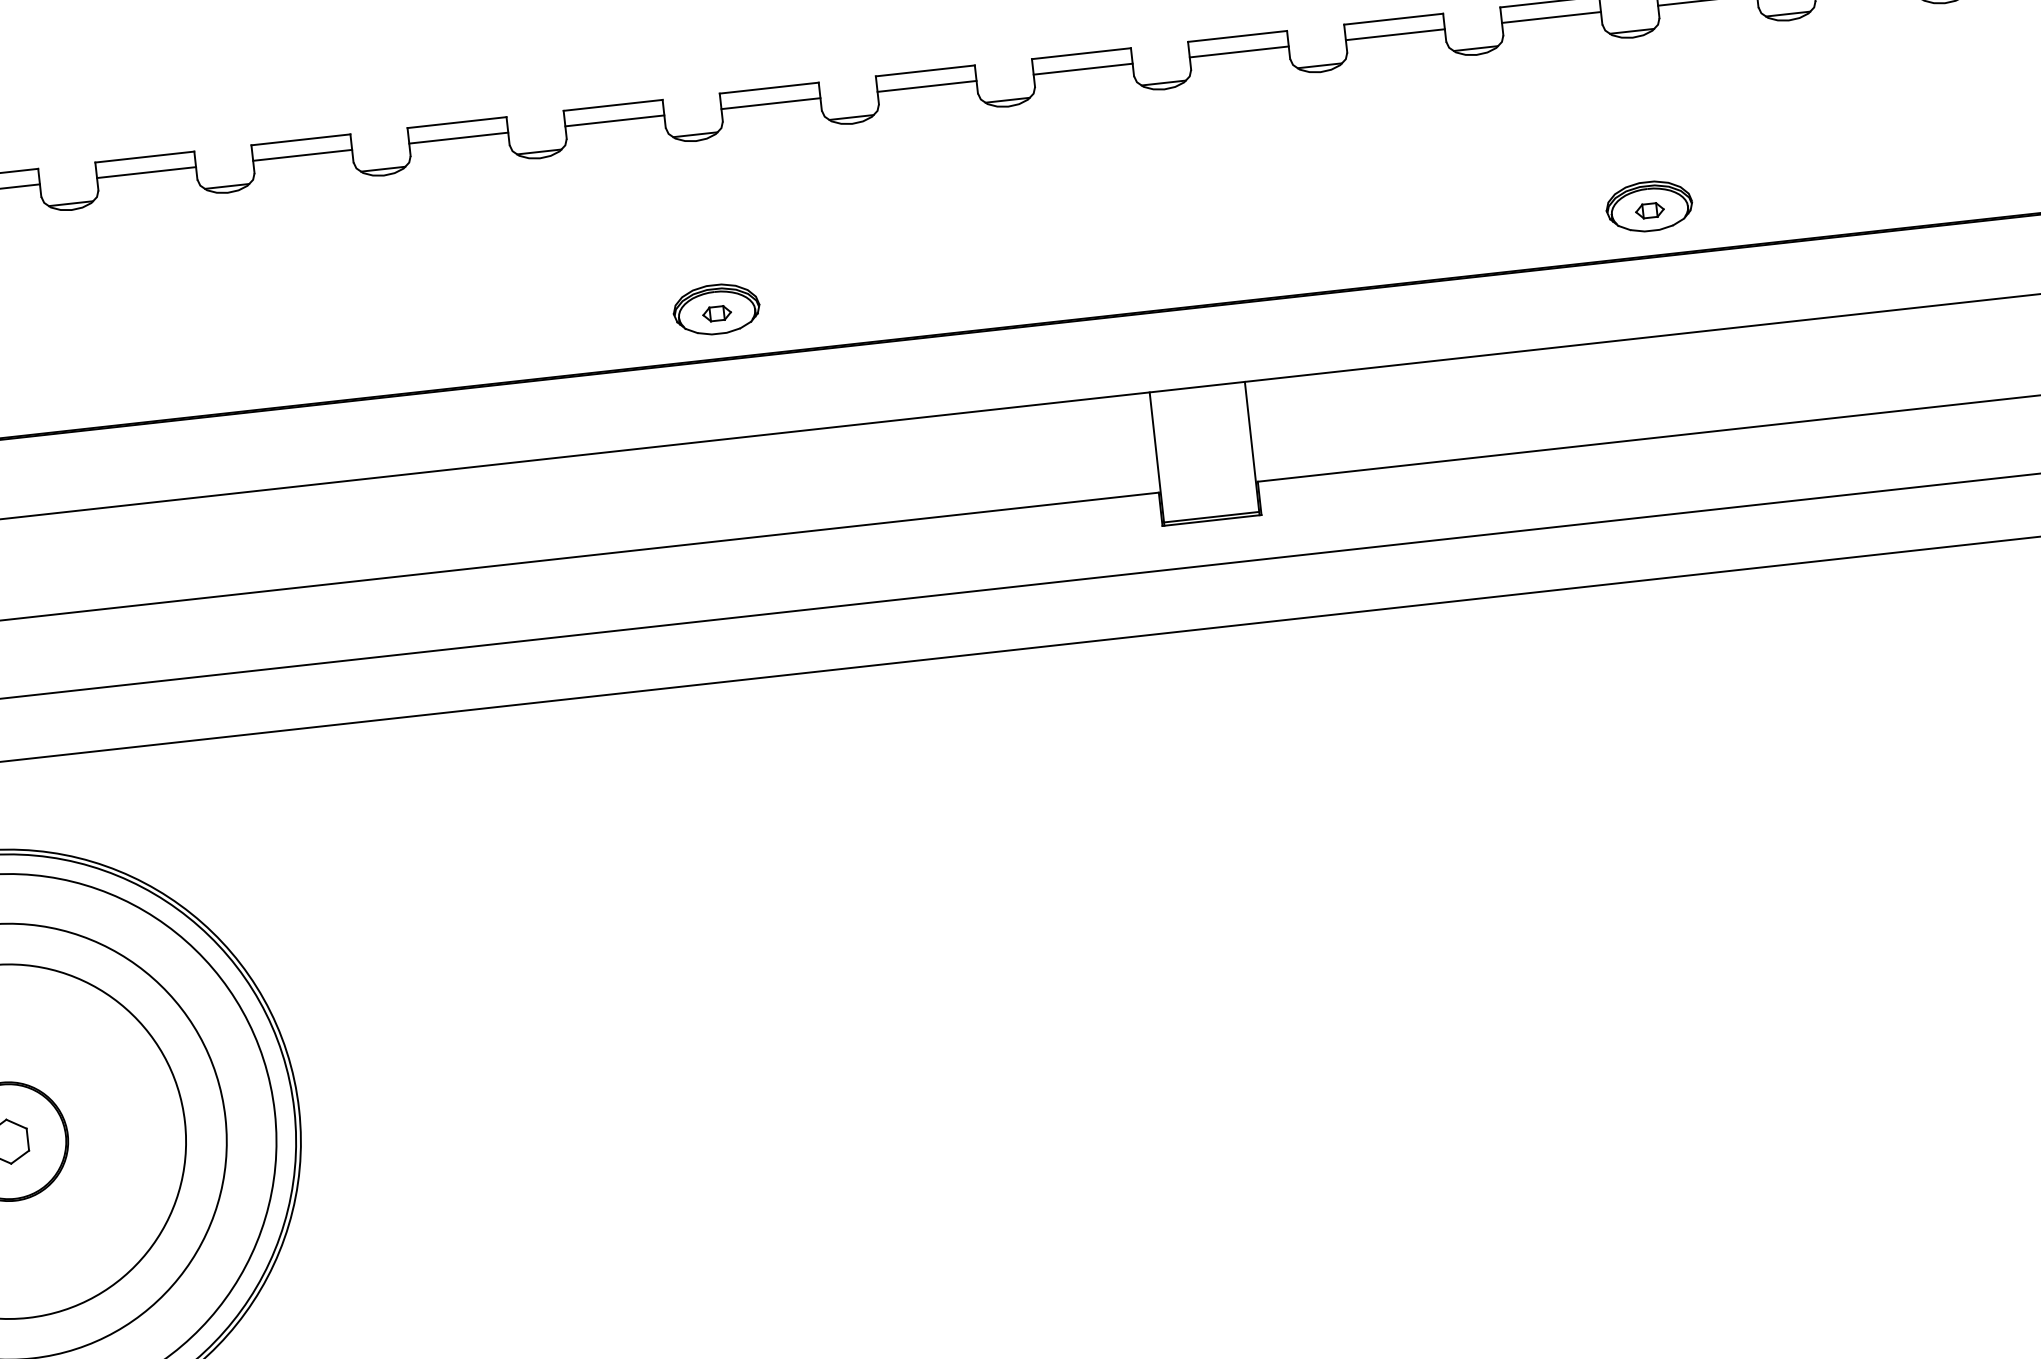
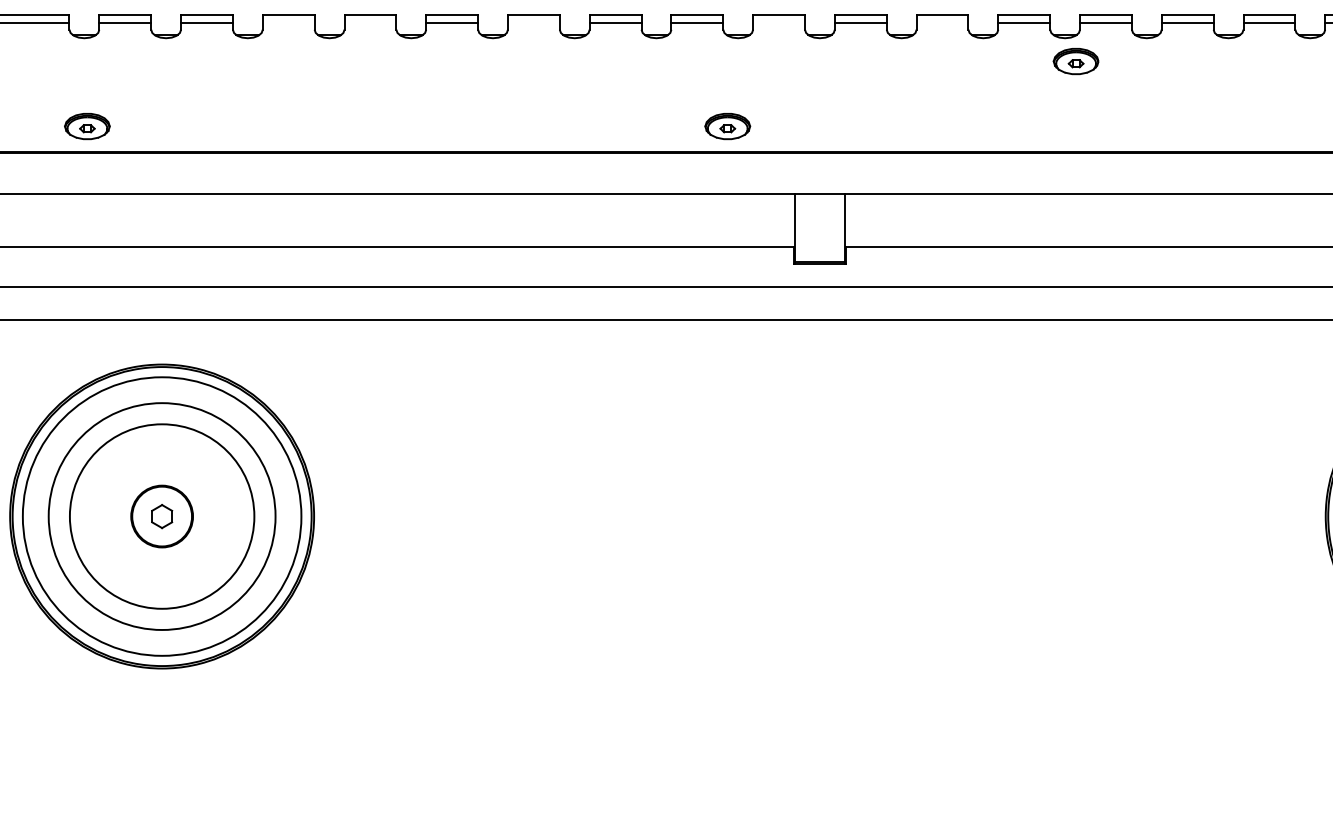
line: (1395, 35) -> (942, 23), removed
line: (1082, 69) -> (778, 23), removed
line: (614, 121) -> (533, 23), removed
line: (302, 155) -> (370, 23), removed
line: (146, 173) -> (288, 23), removed
part: (1648, 206) -> (1075, 61), moved
part: (716, 309) -> (727, 126), moved

